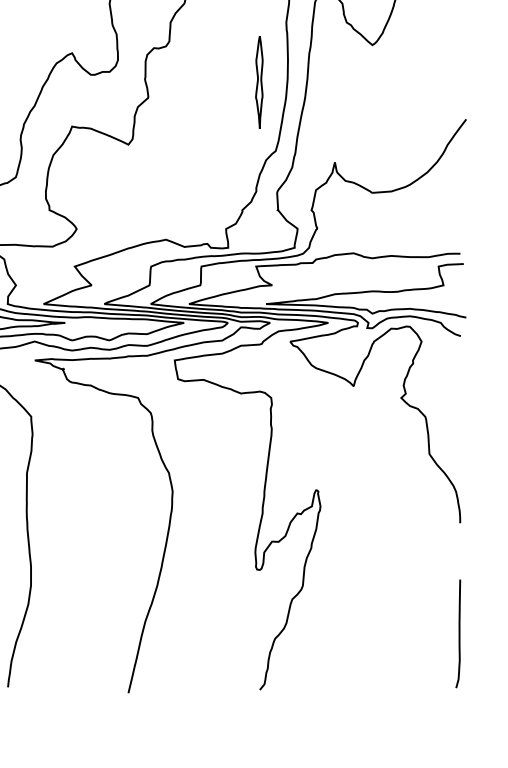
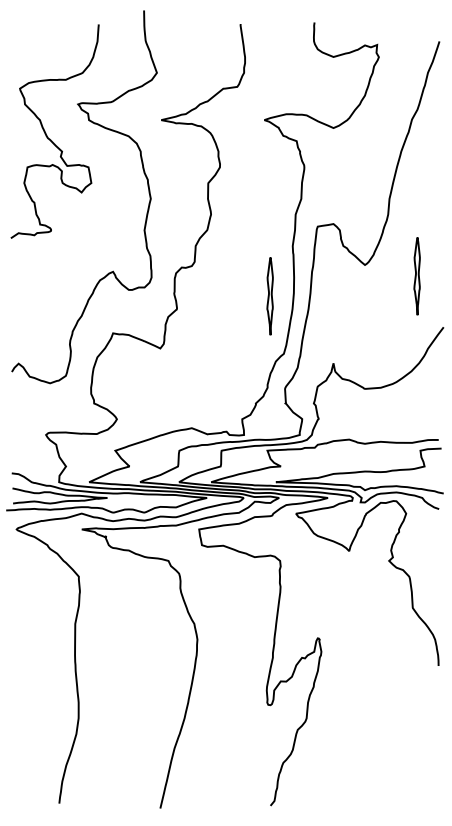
part: (433, 58) -> (416, 276), added
curve: (458, 633) -> (437, 758), removed

